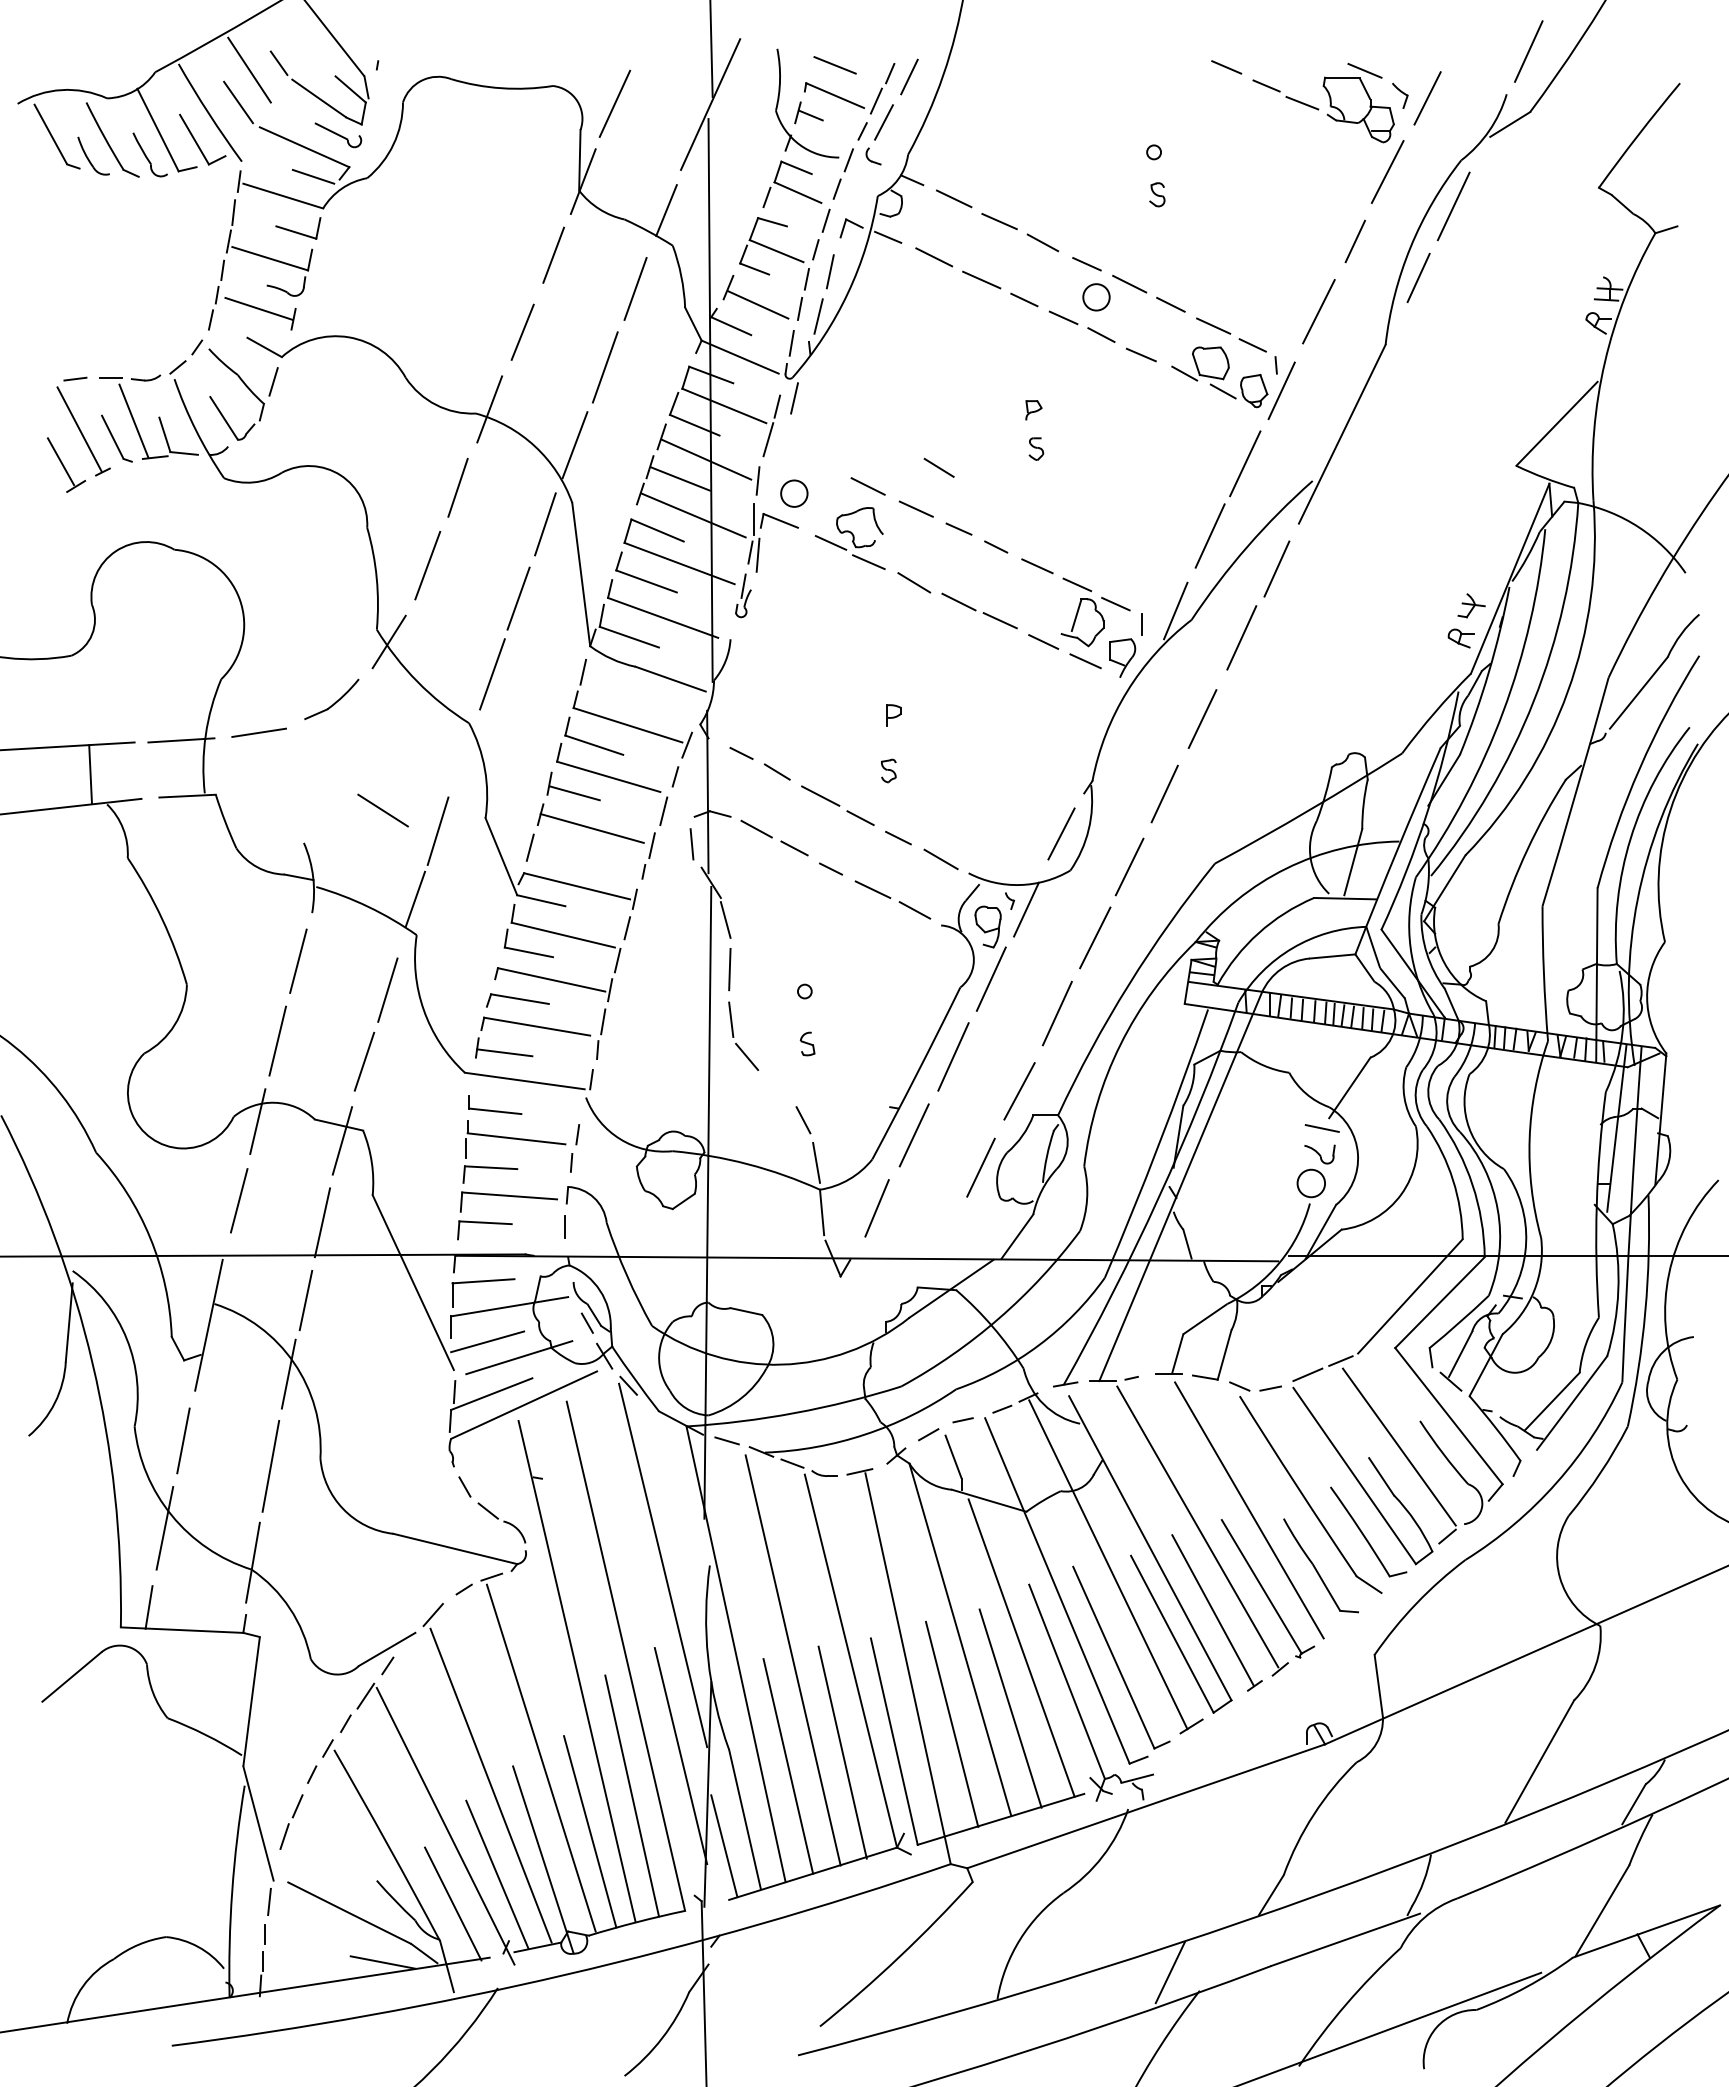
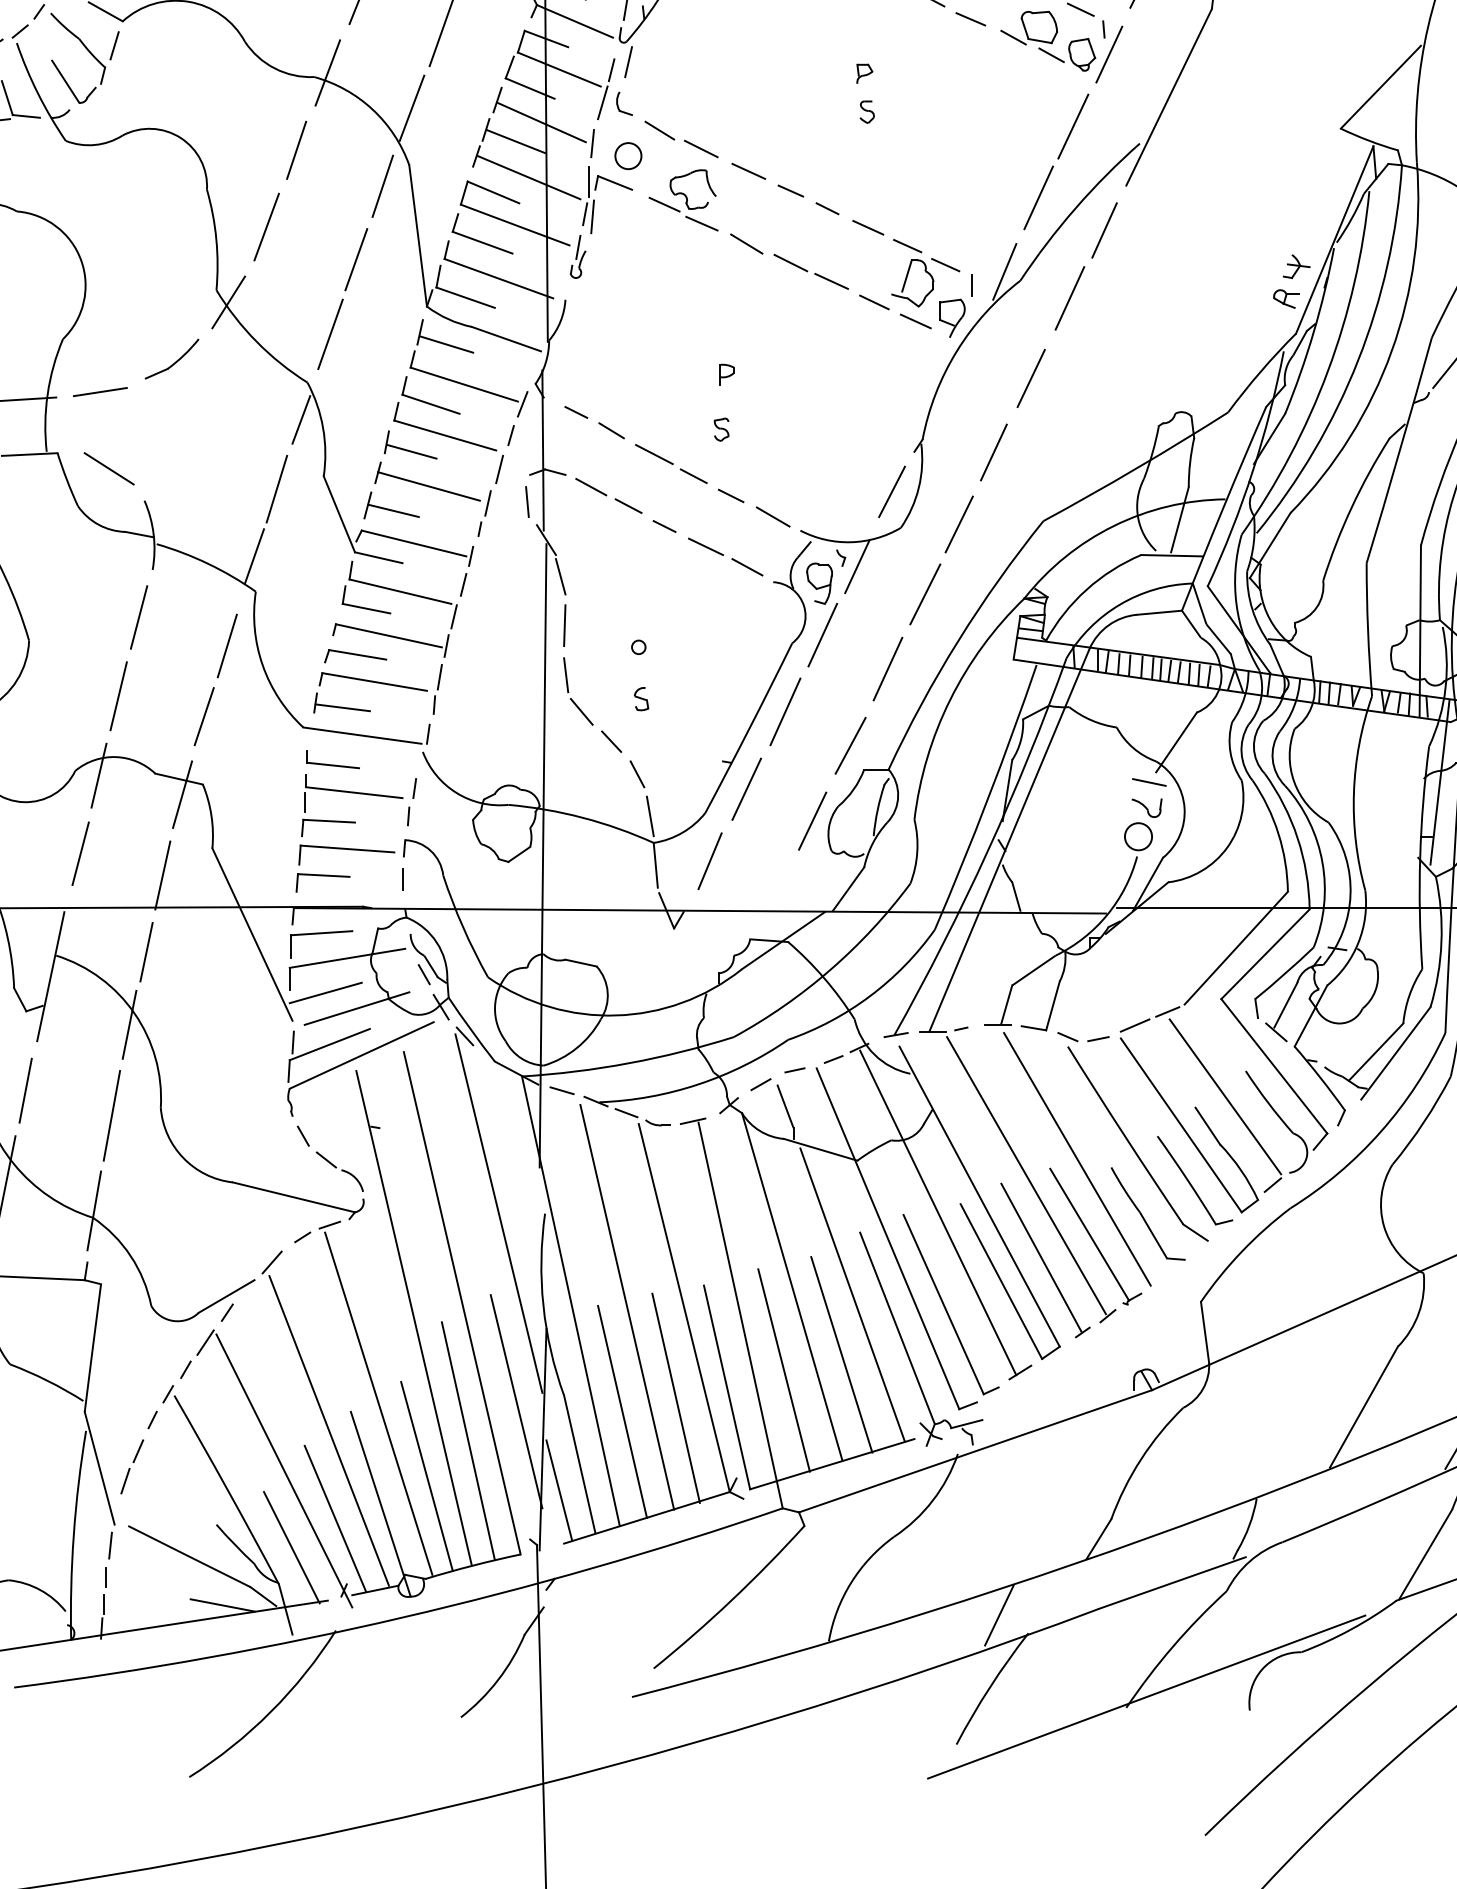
part: (784, 442) -> (618, 105), added
line: (938, 467) -> (659, 130), moved
line: (609, 684) -> (446, 344), added
line: (462, 760) -> (300, 419), added
line: (382, 810) -> (108, 468), moved
line: (555, 853) -> (392, 511), added
line: (776, 1086) -> (610, 741), added

